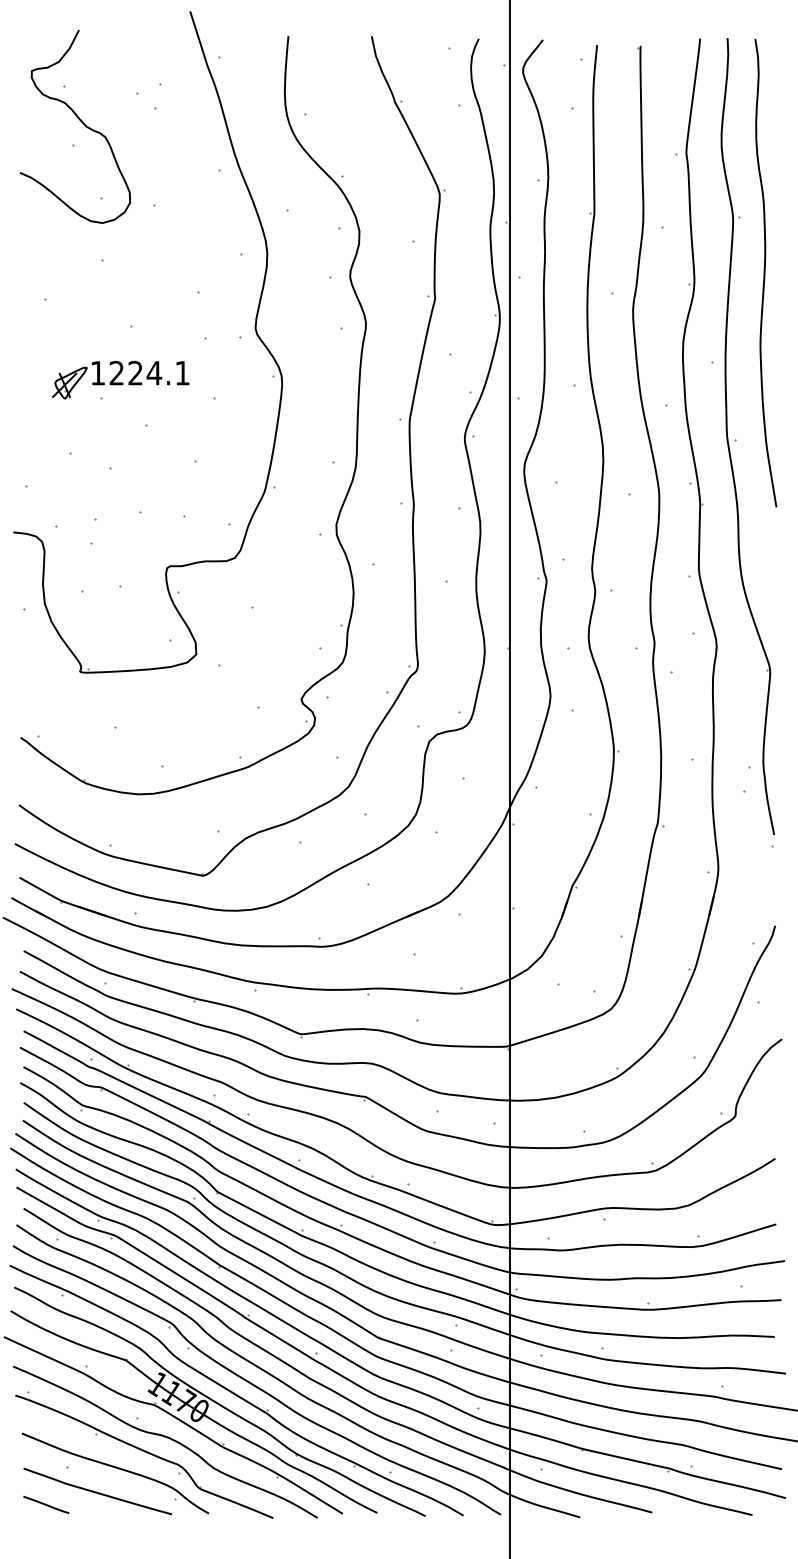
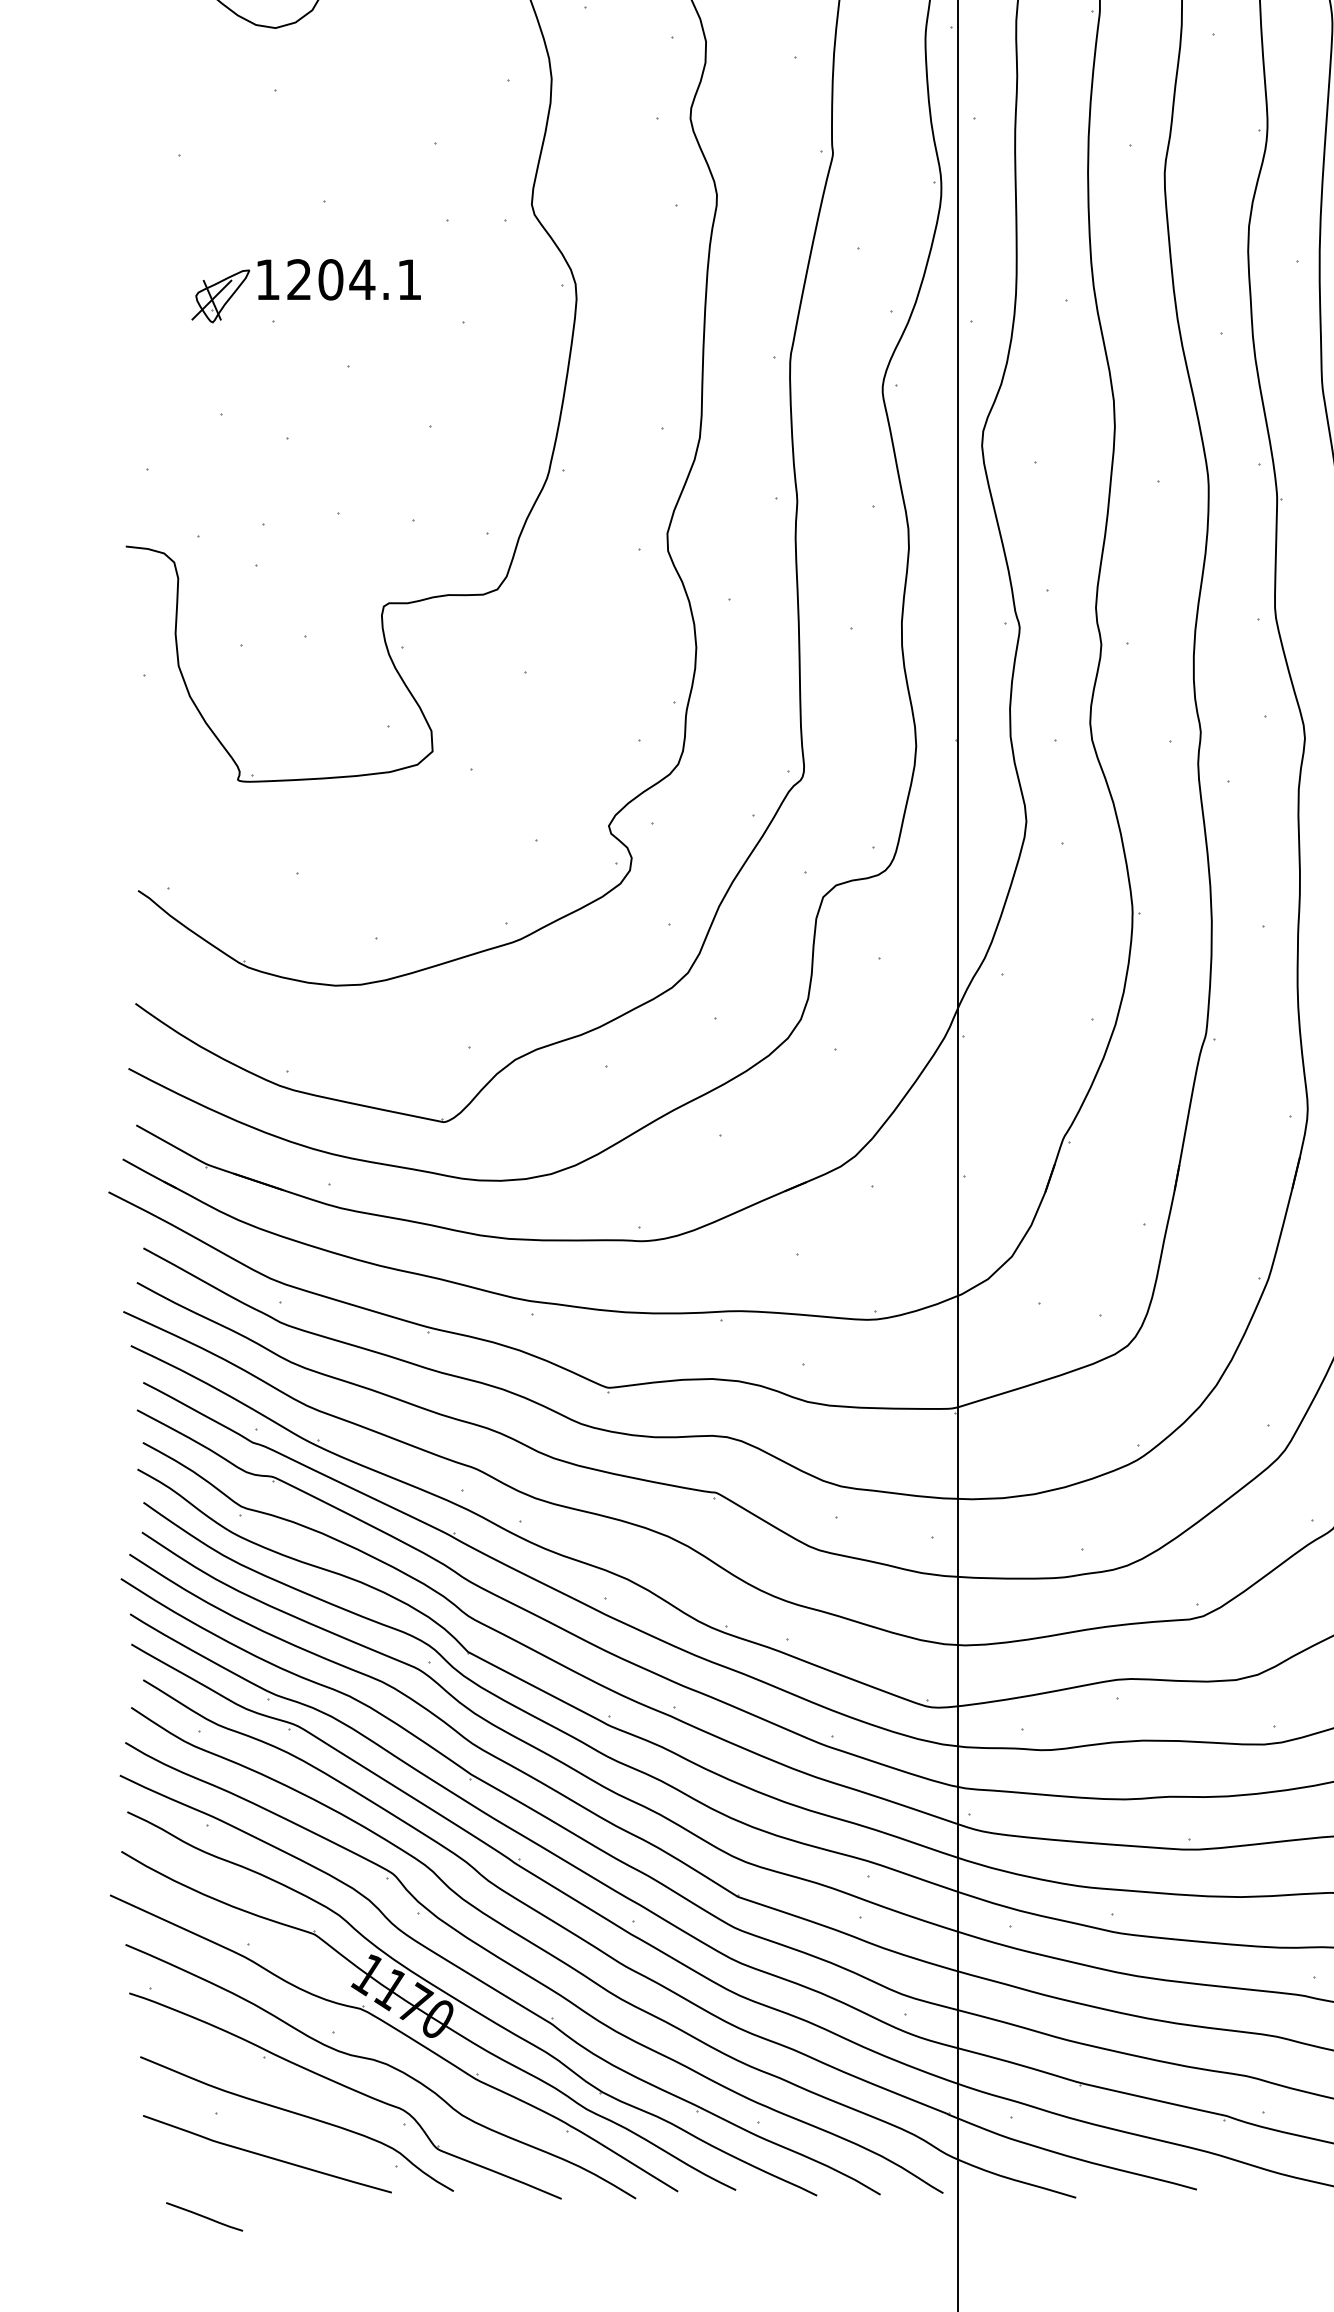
text: (135, 372) -> (330, 278), 1224.1 -> 1204.1
line: (46, 1504) -> (204, 2216), moved

